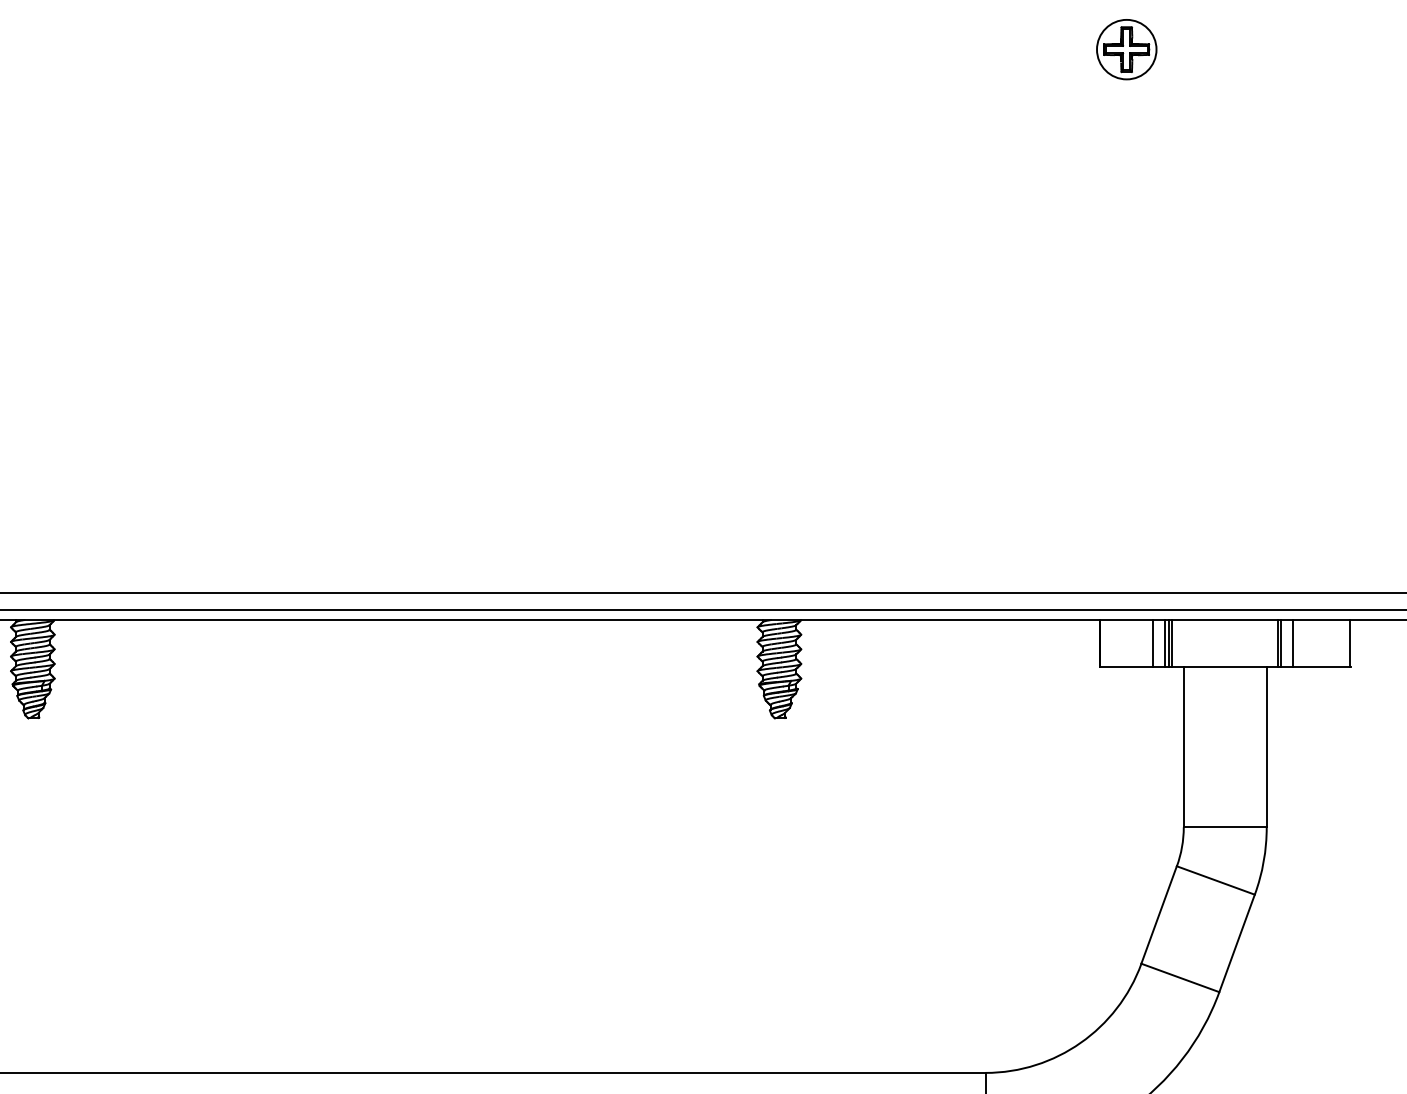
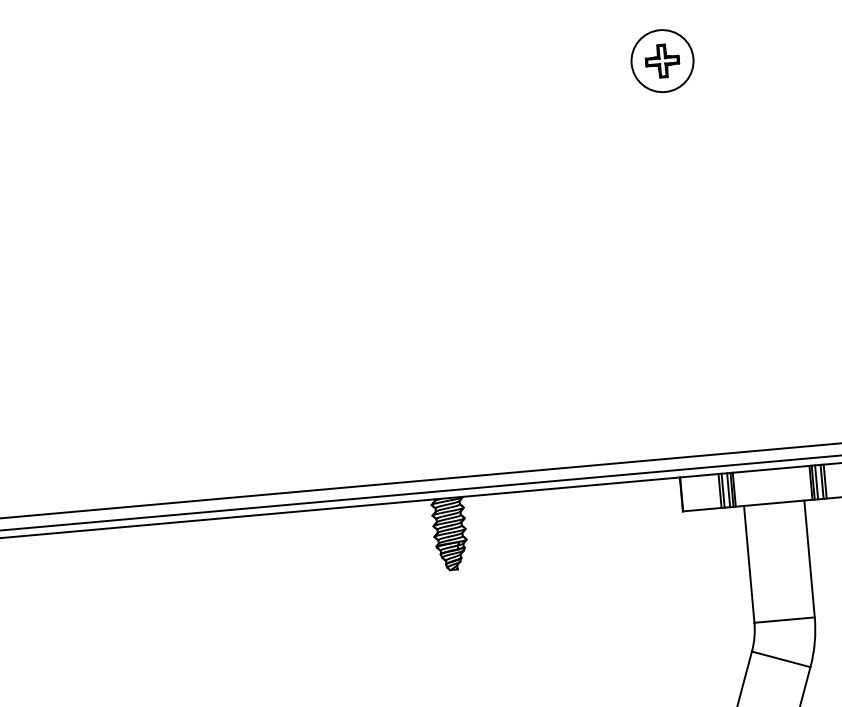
circle: (1126, 49) -> (662, 61), size x1.43
line: (1157, 642) -> (723, 490), added
line: (1285, 642) -> (816, 481), added
line: (1297, 642) -> (825, 481), added

